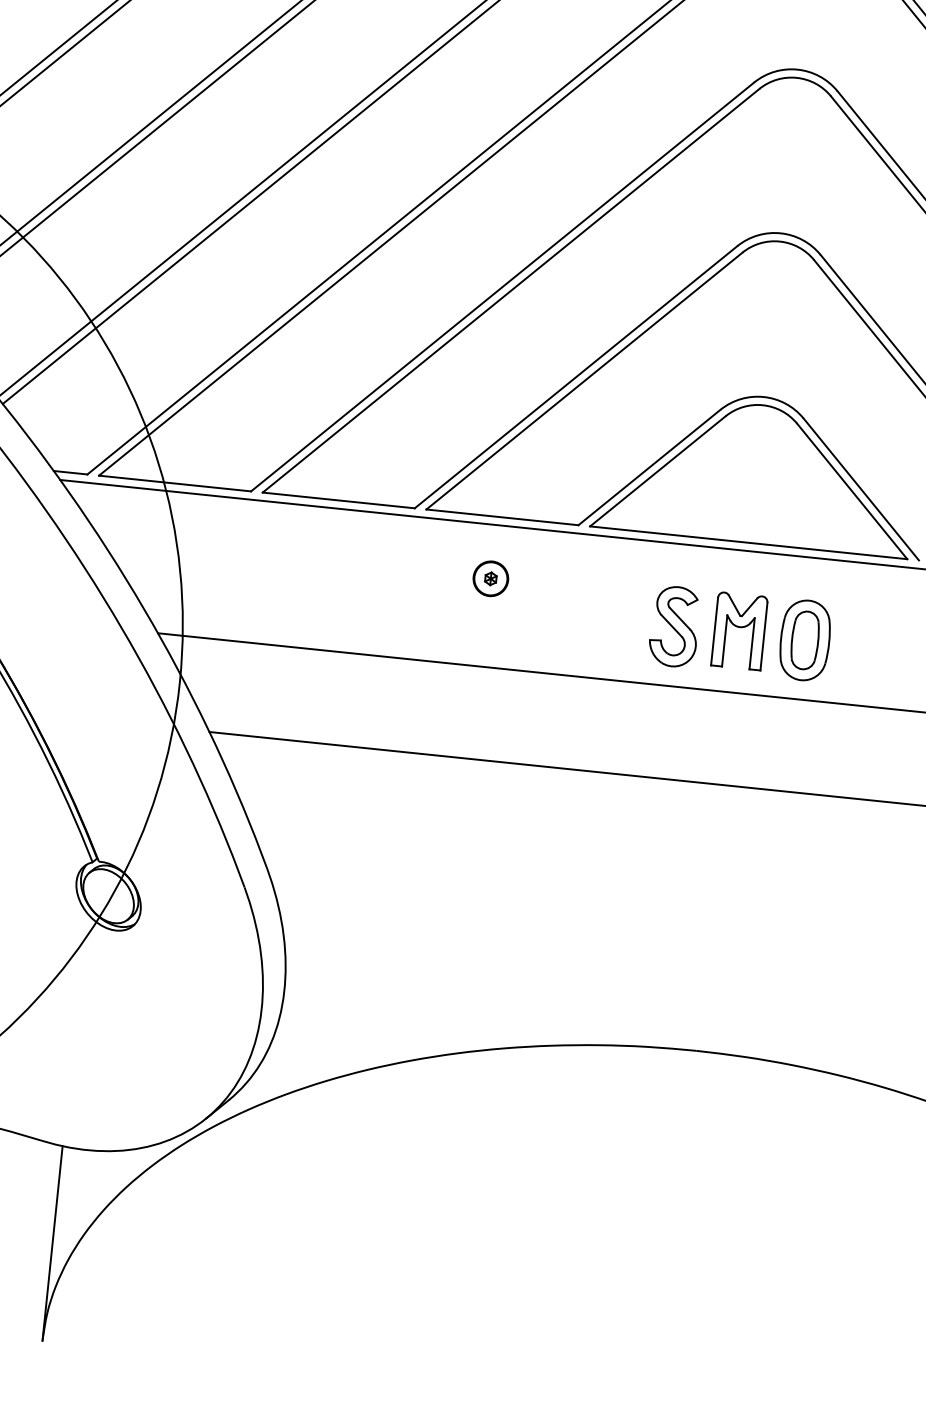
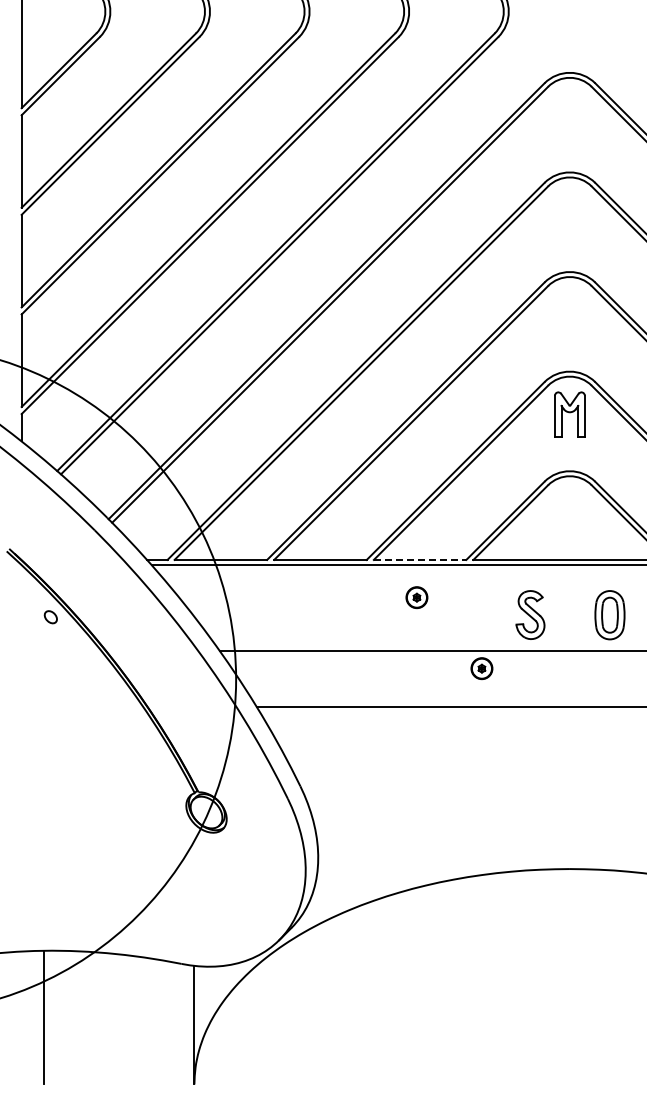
line: (503, 516) -> (420, 559), solid -> dashed
part: (738, 630) -> (569, 414), moved
part: (584, 706) -> (481, 668), added

